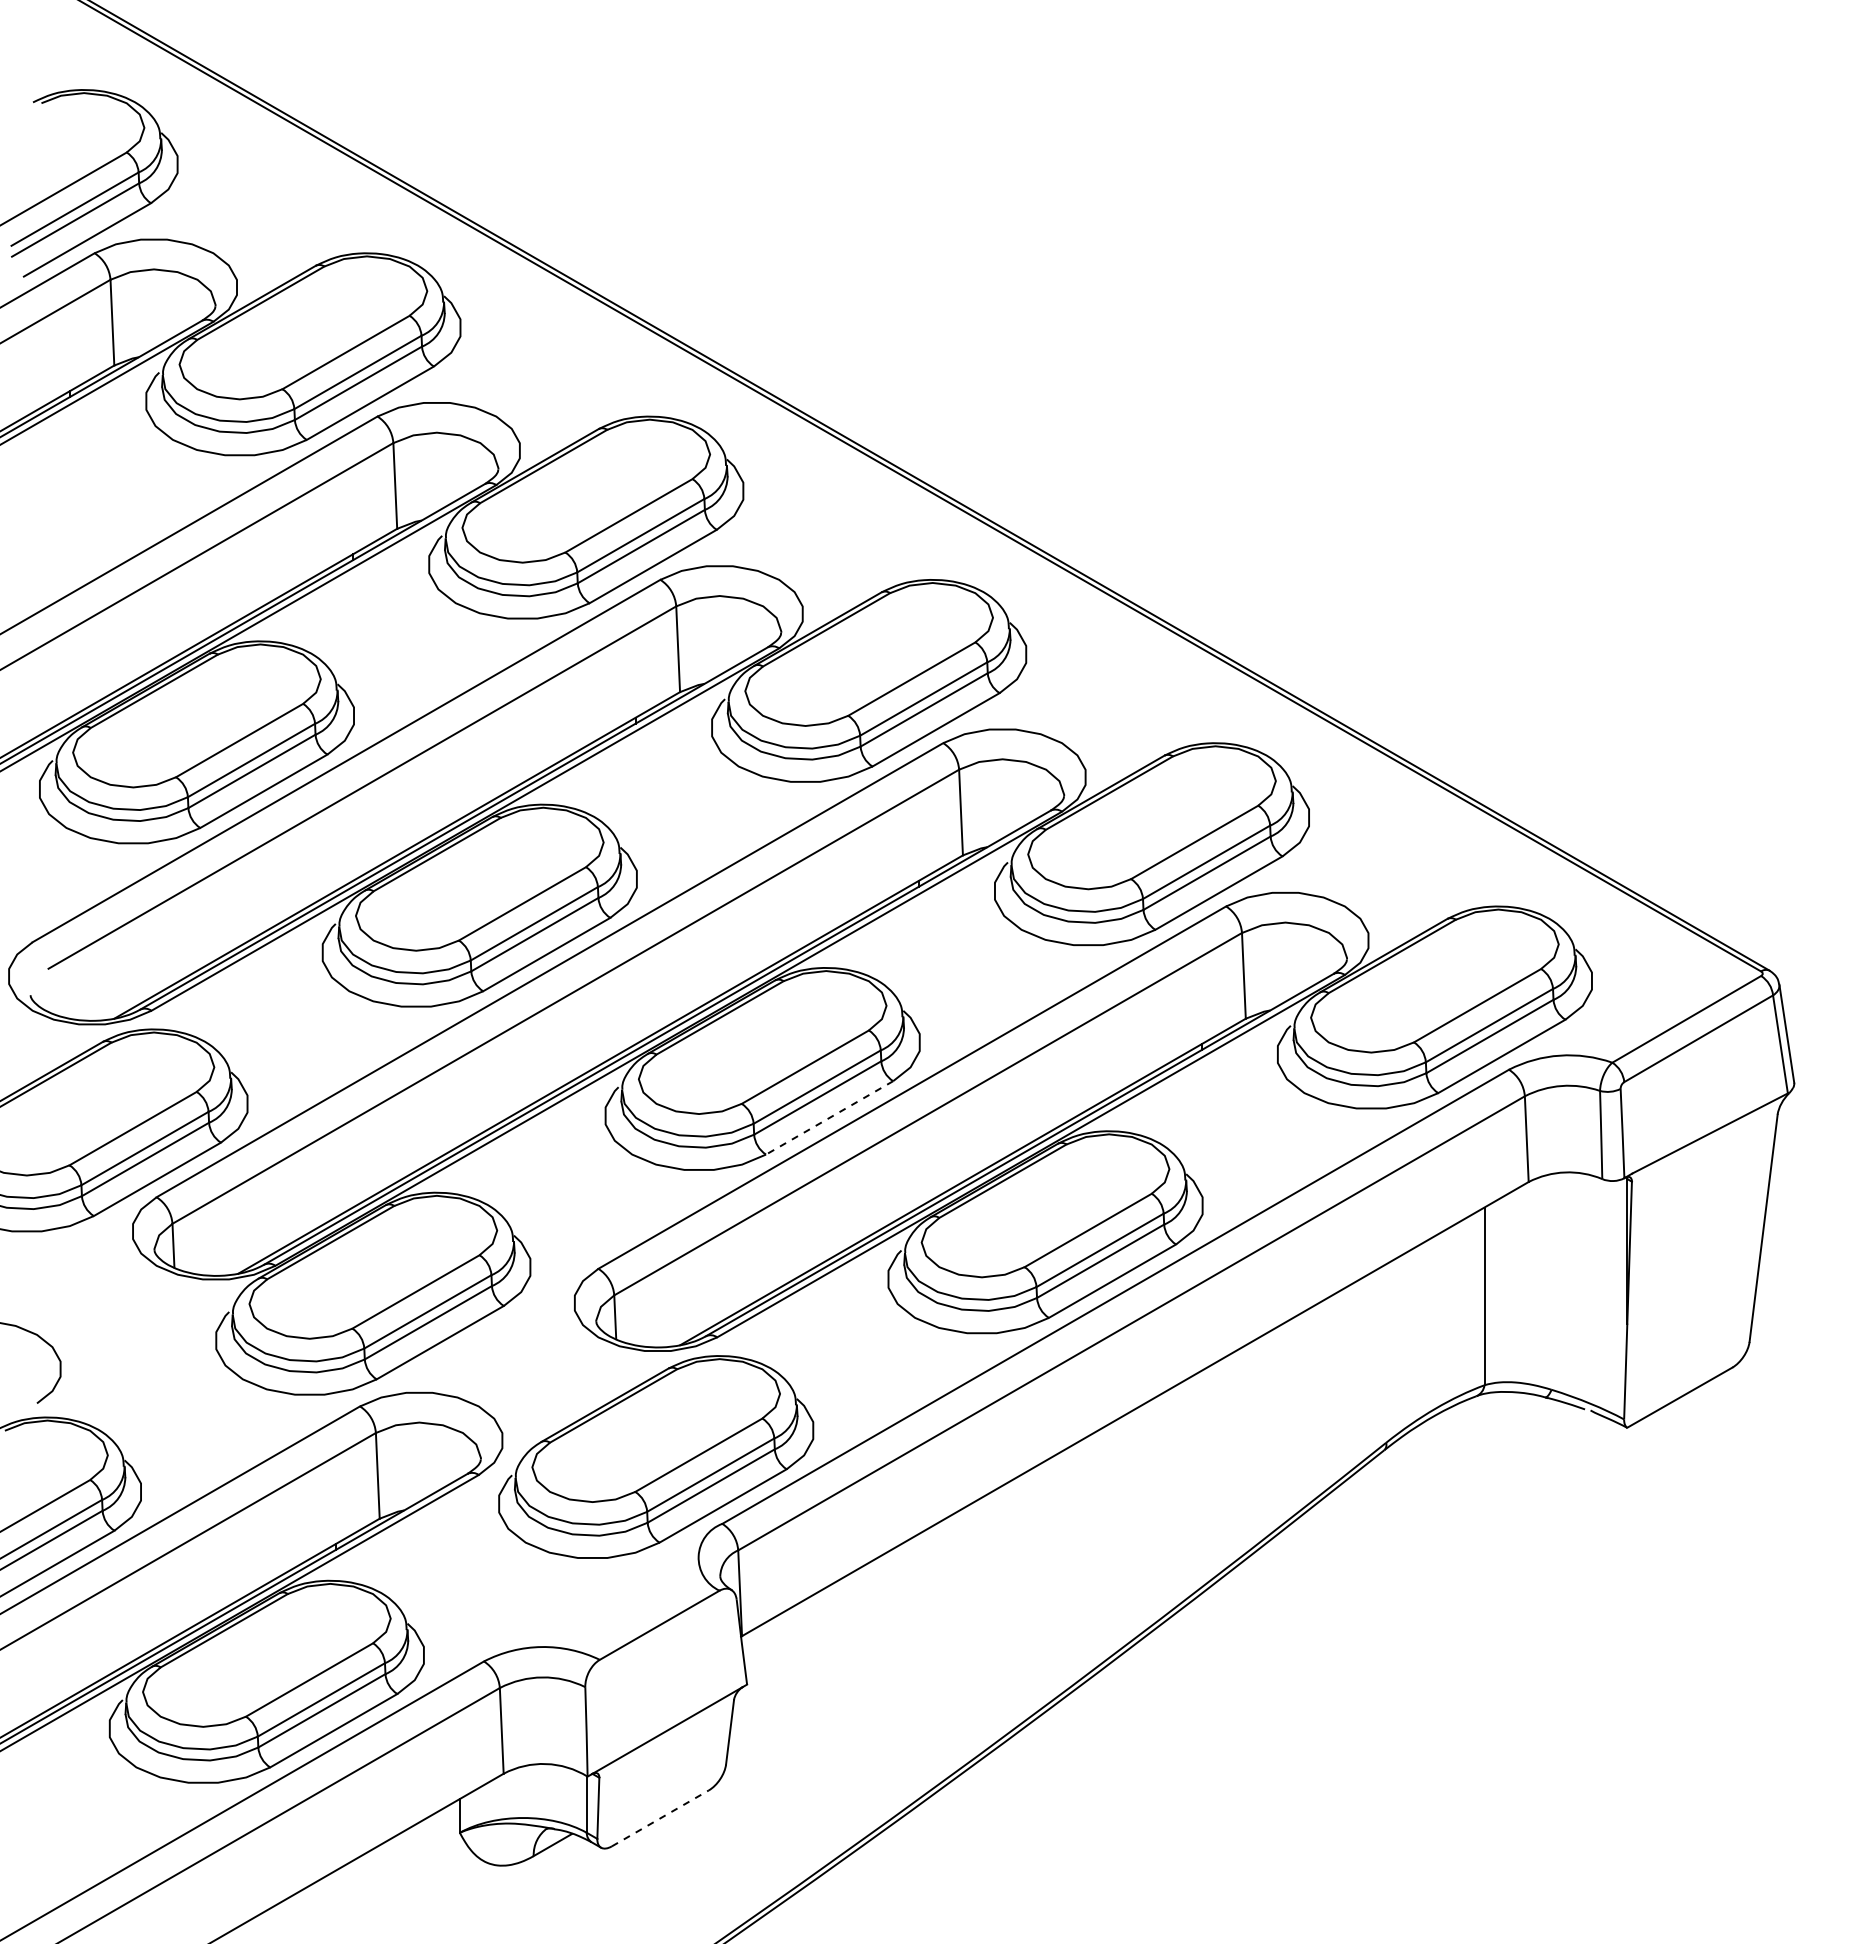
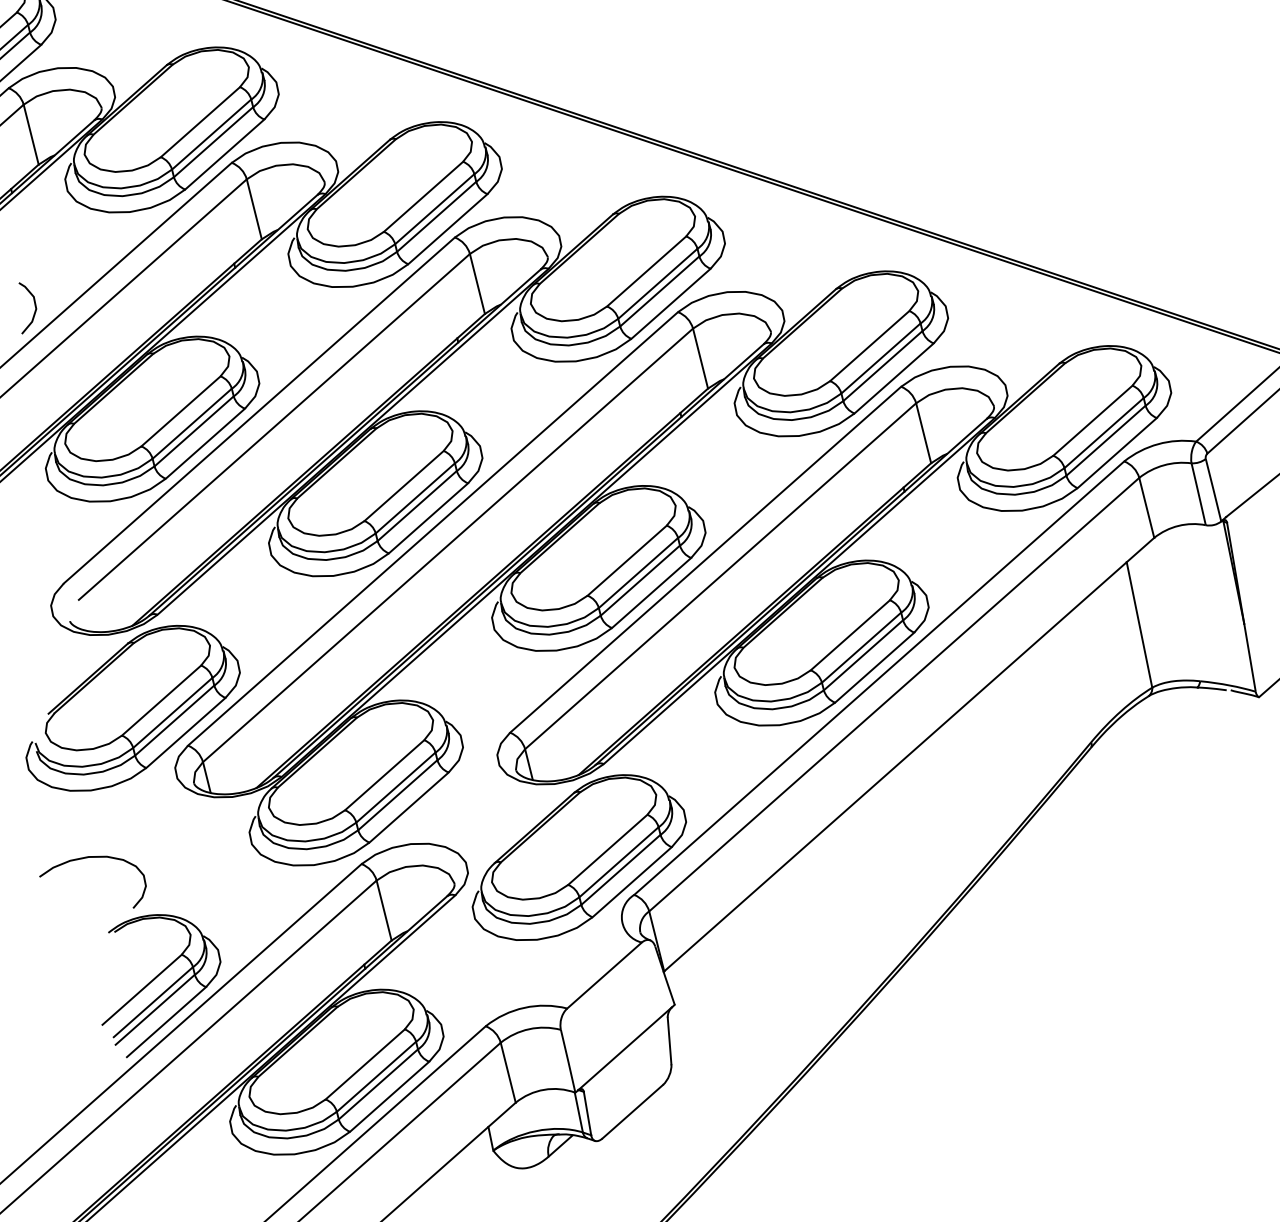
curve: (70, 555) -> (35, 305), added
line: (829, 1118) -> (651, 593), dashed -> solid
line: (660, 1818) -> (632, 1111), dashed -> solid

